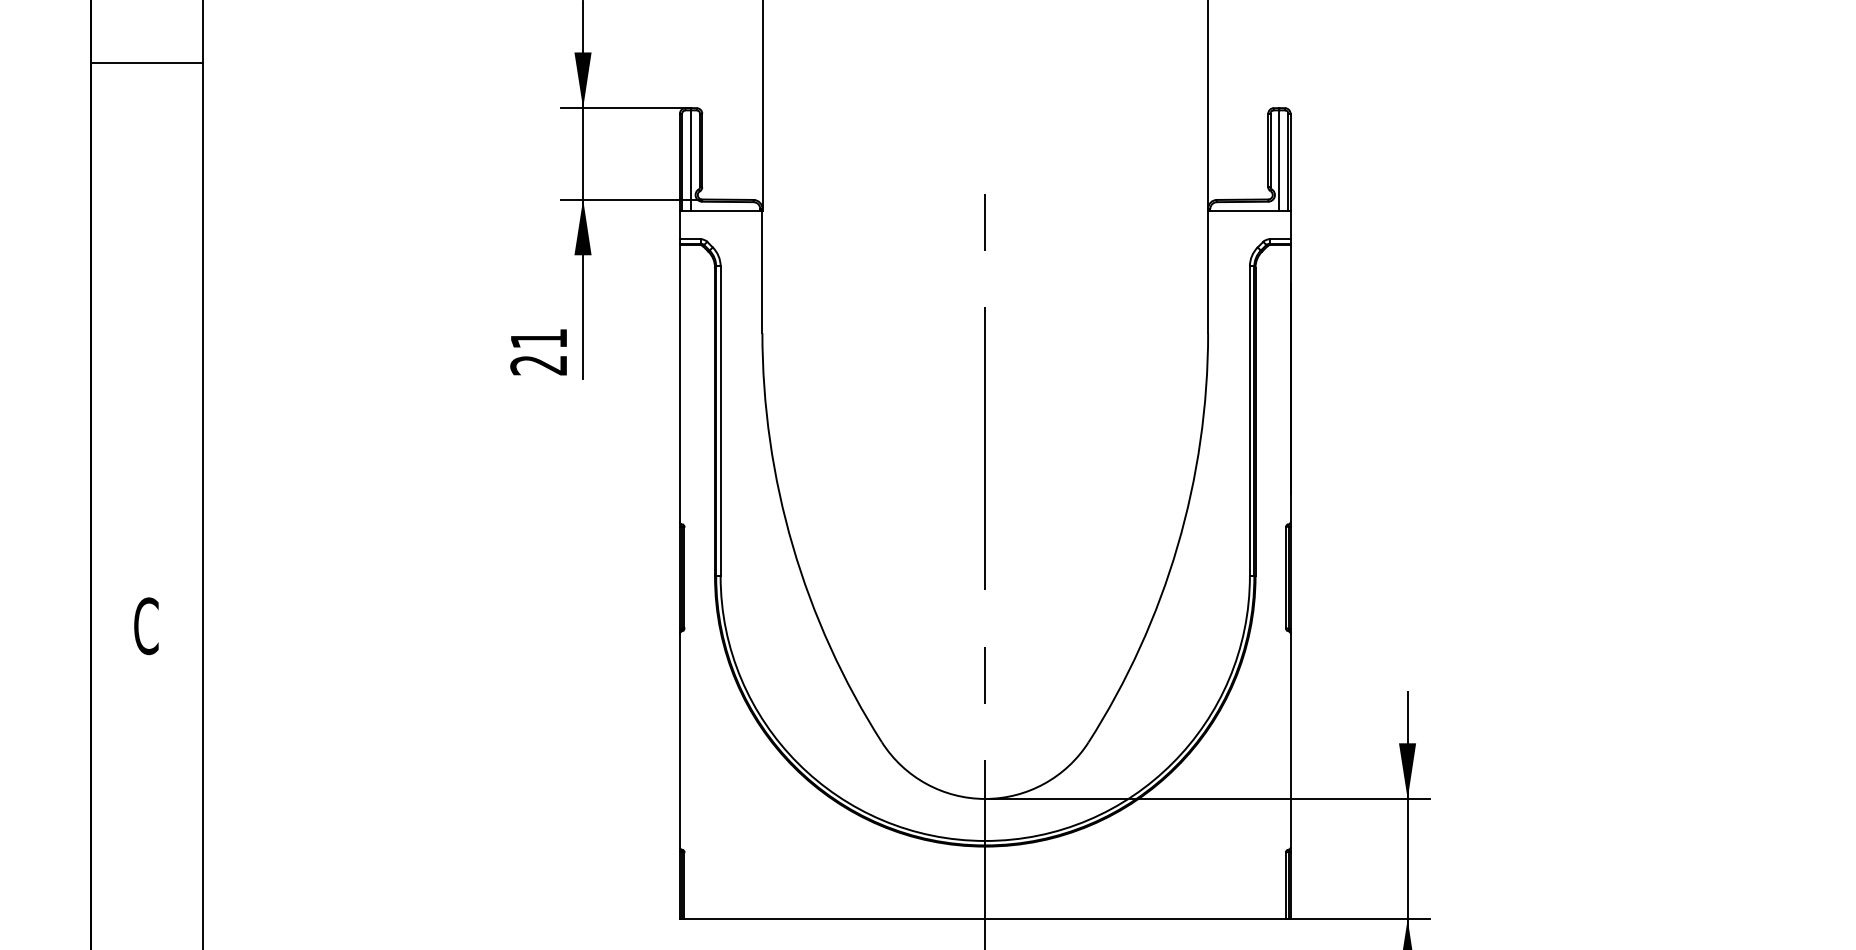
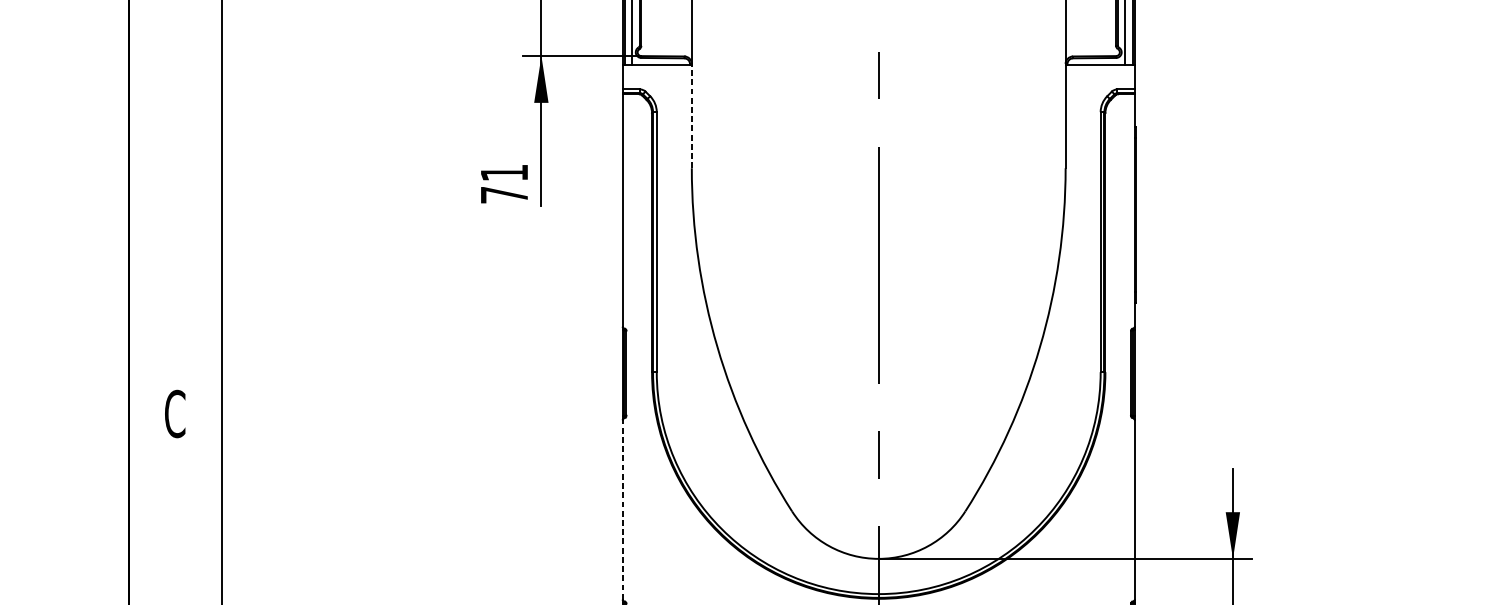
line: (762, 271) -> (691, 116), solid -> dashed
text: (538, 365) -> (504, 195), 21 -> 71
line: (679, 740) -> (622, 509), solid -> dashed

